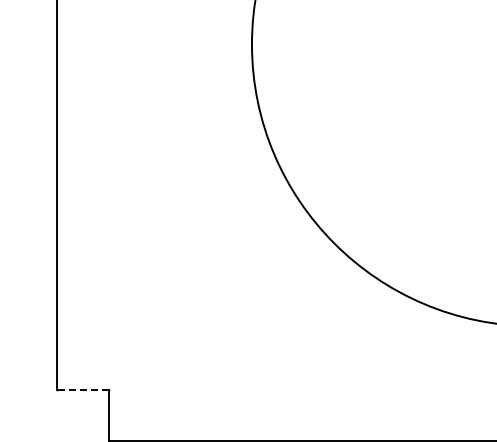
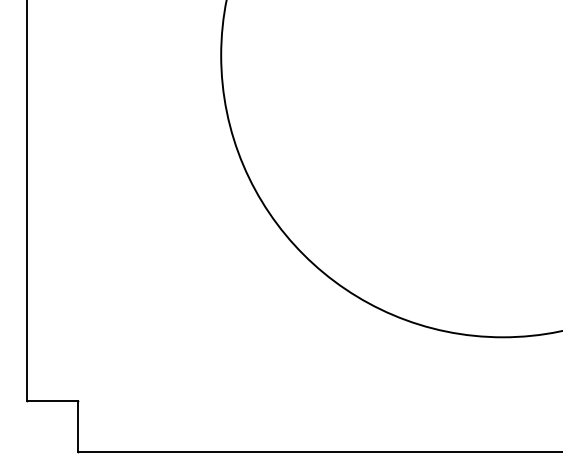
line: (83, 389) -> (52, 400), dashed -> solid

